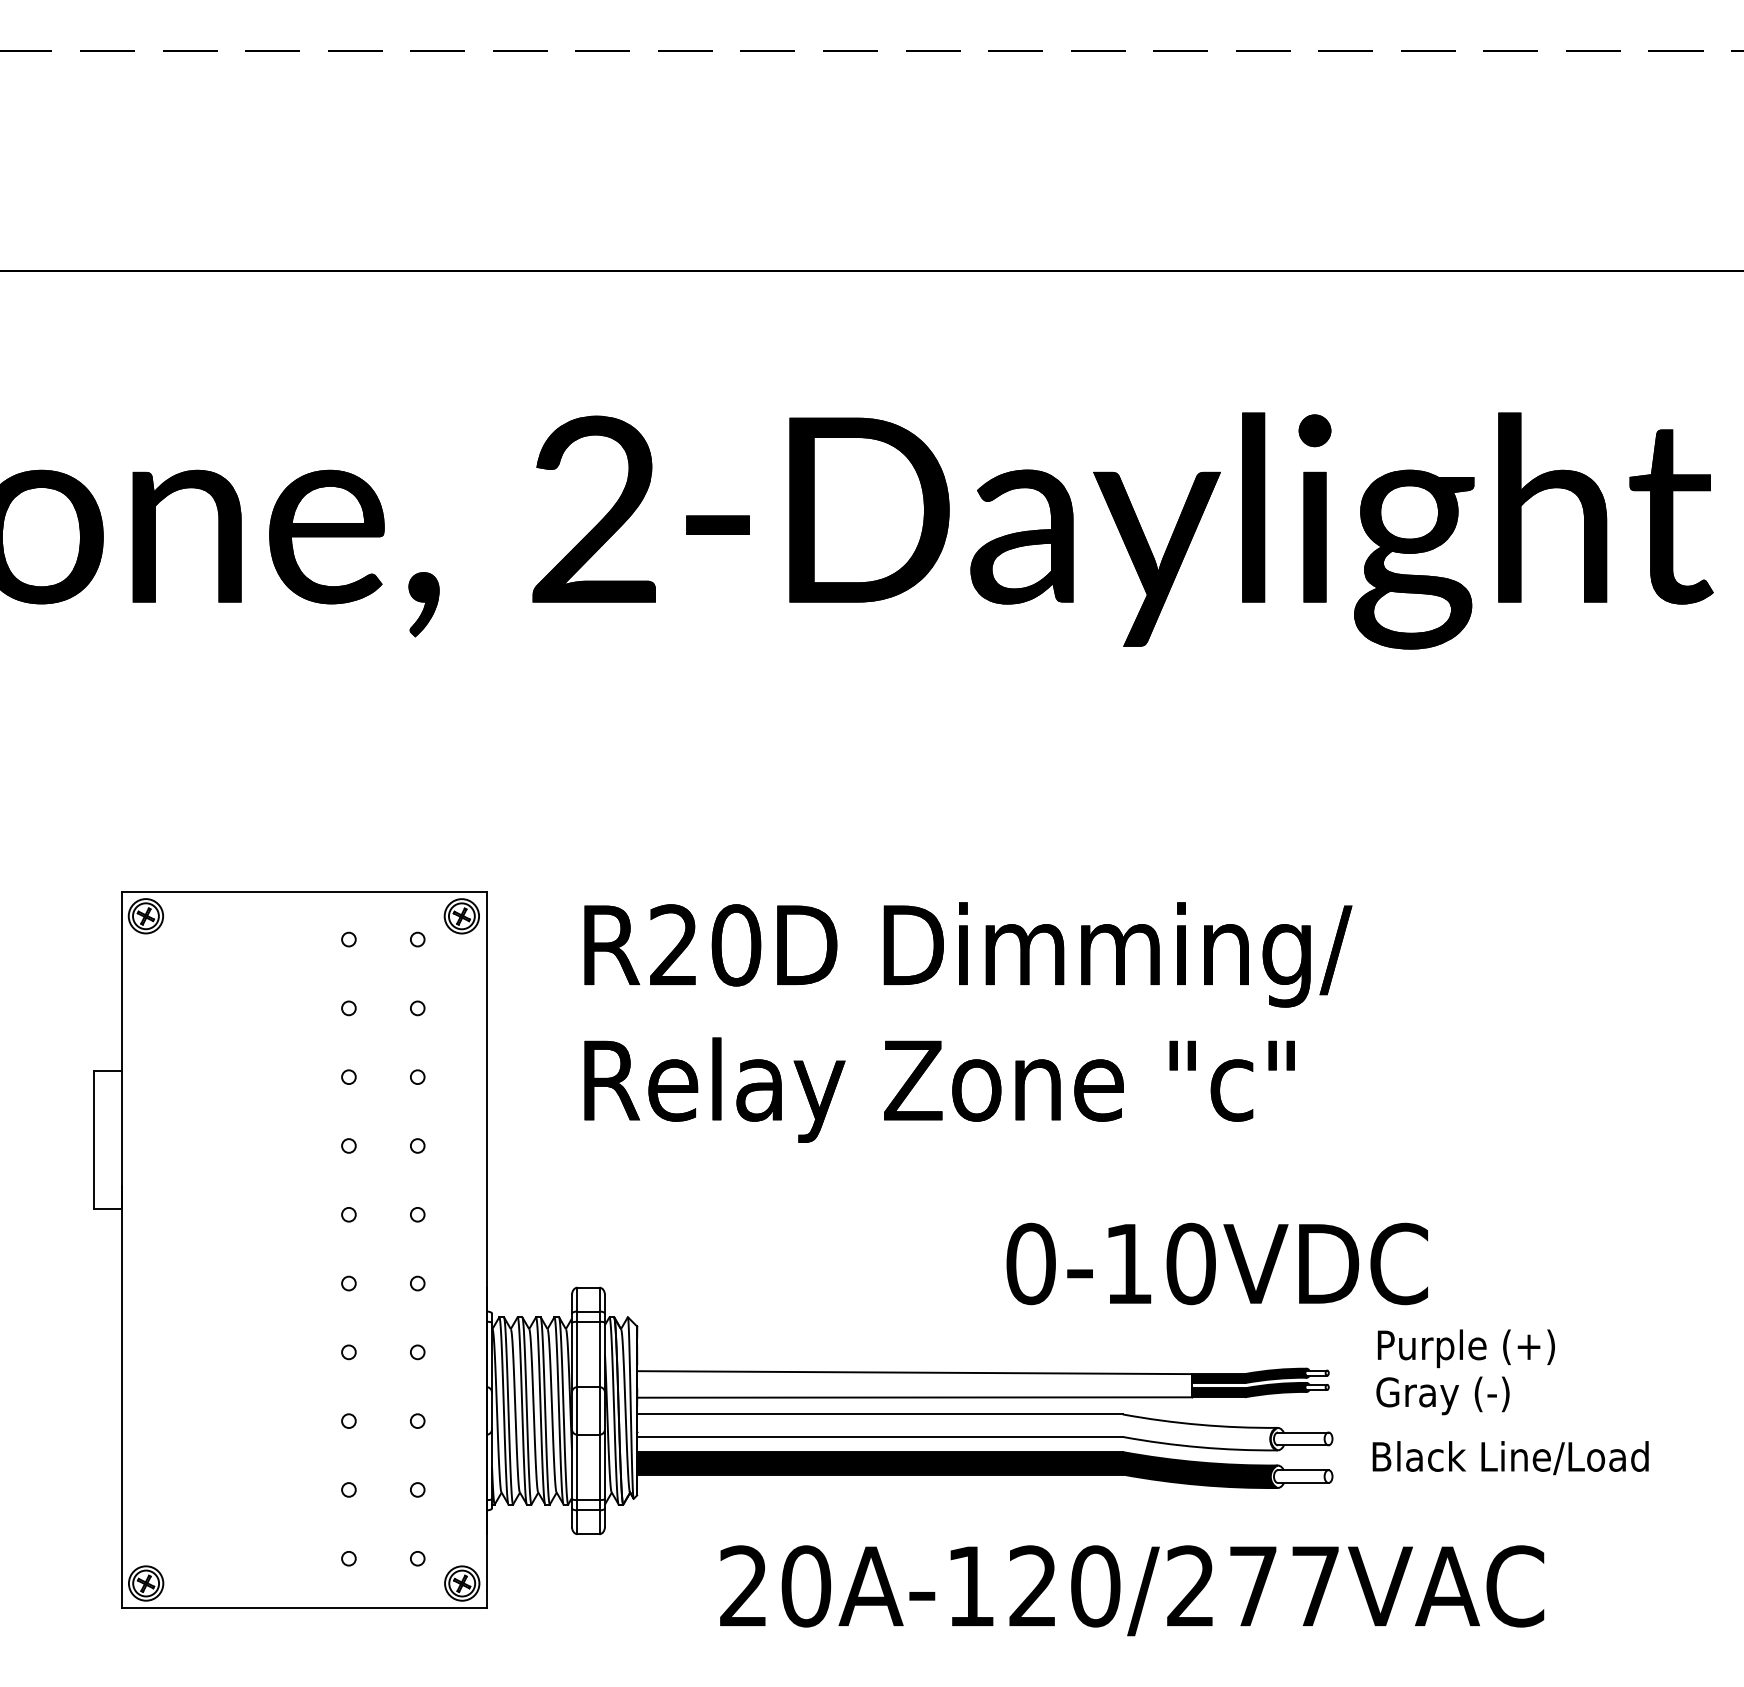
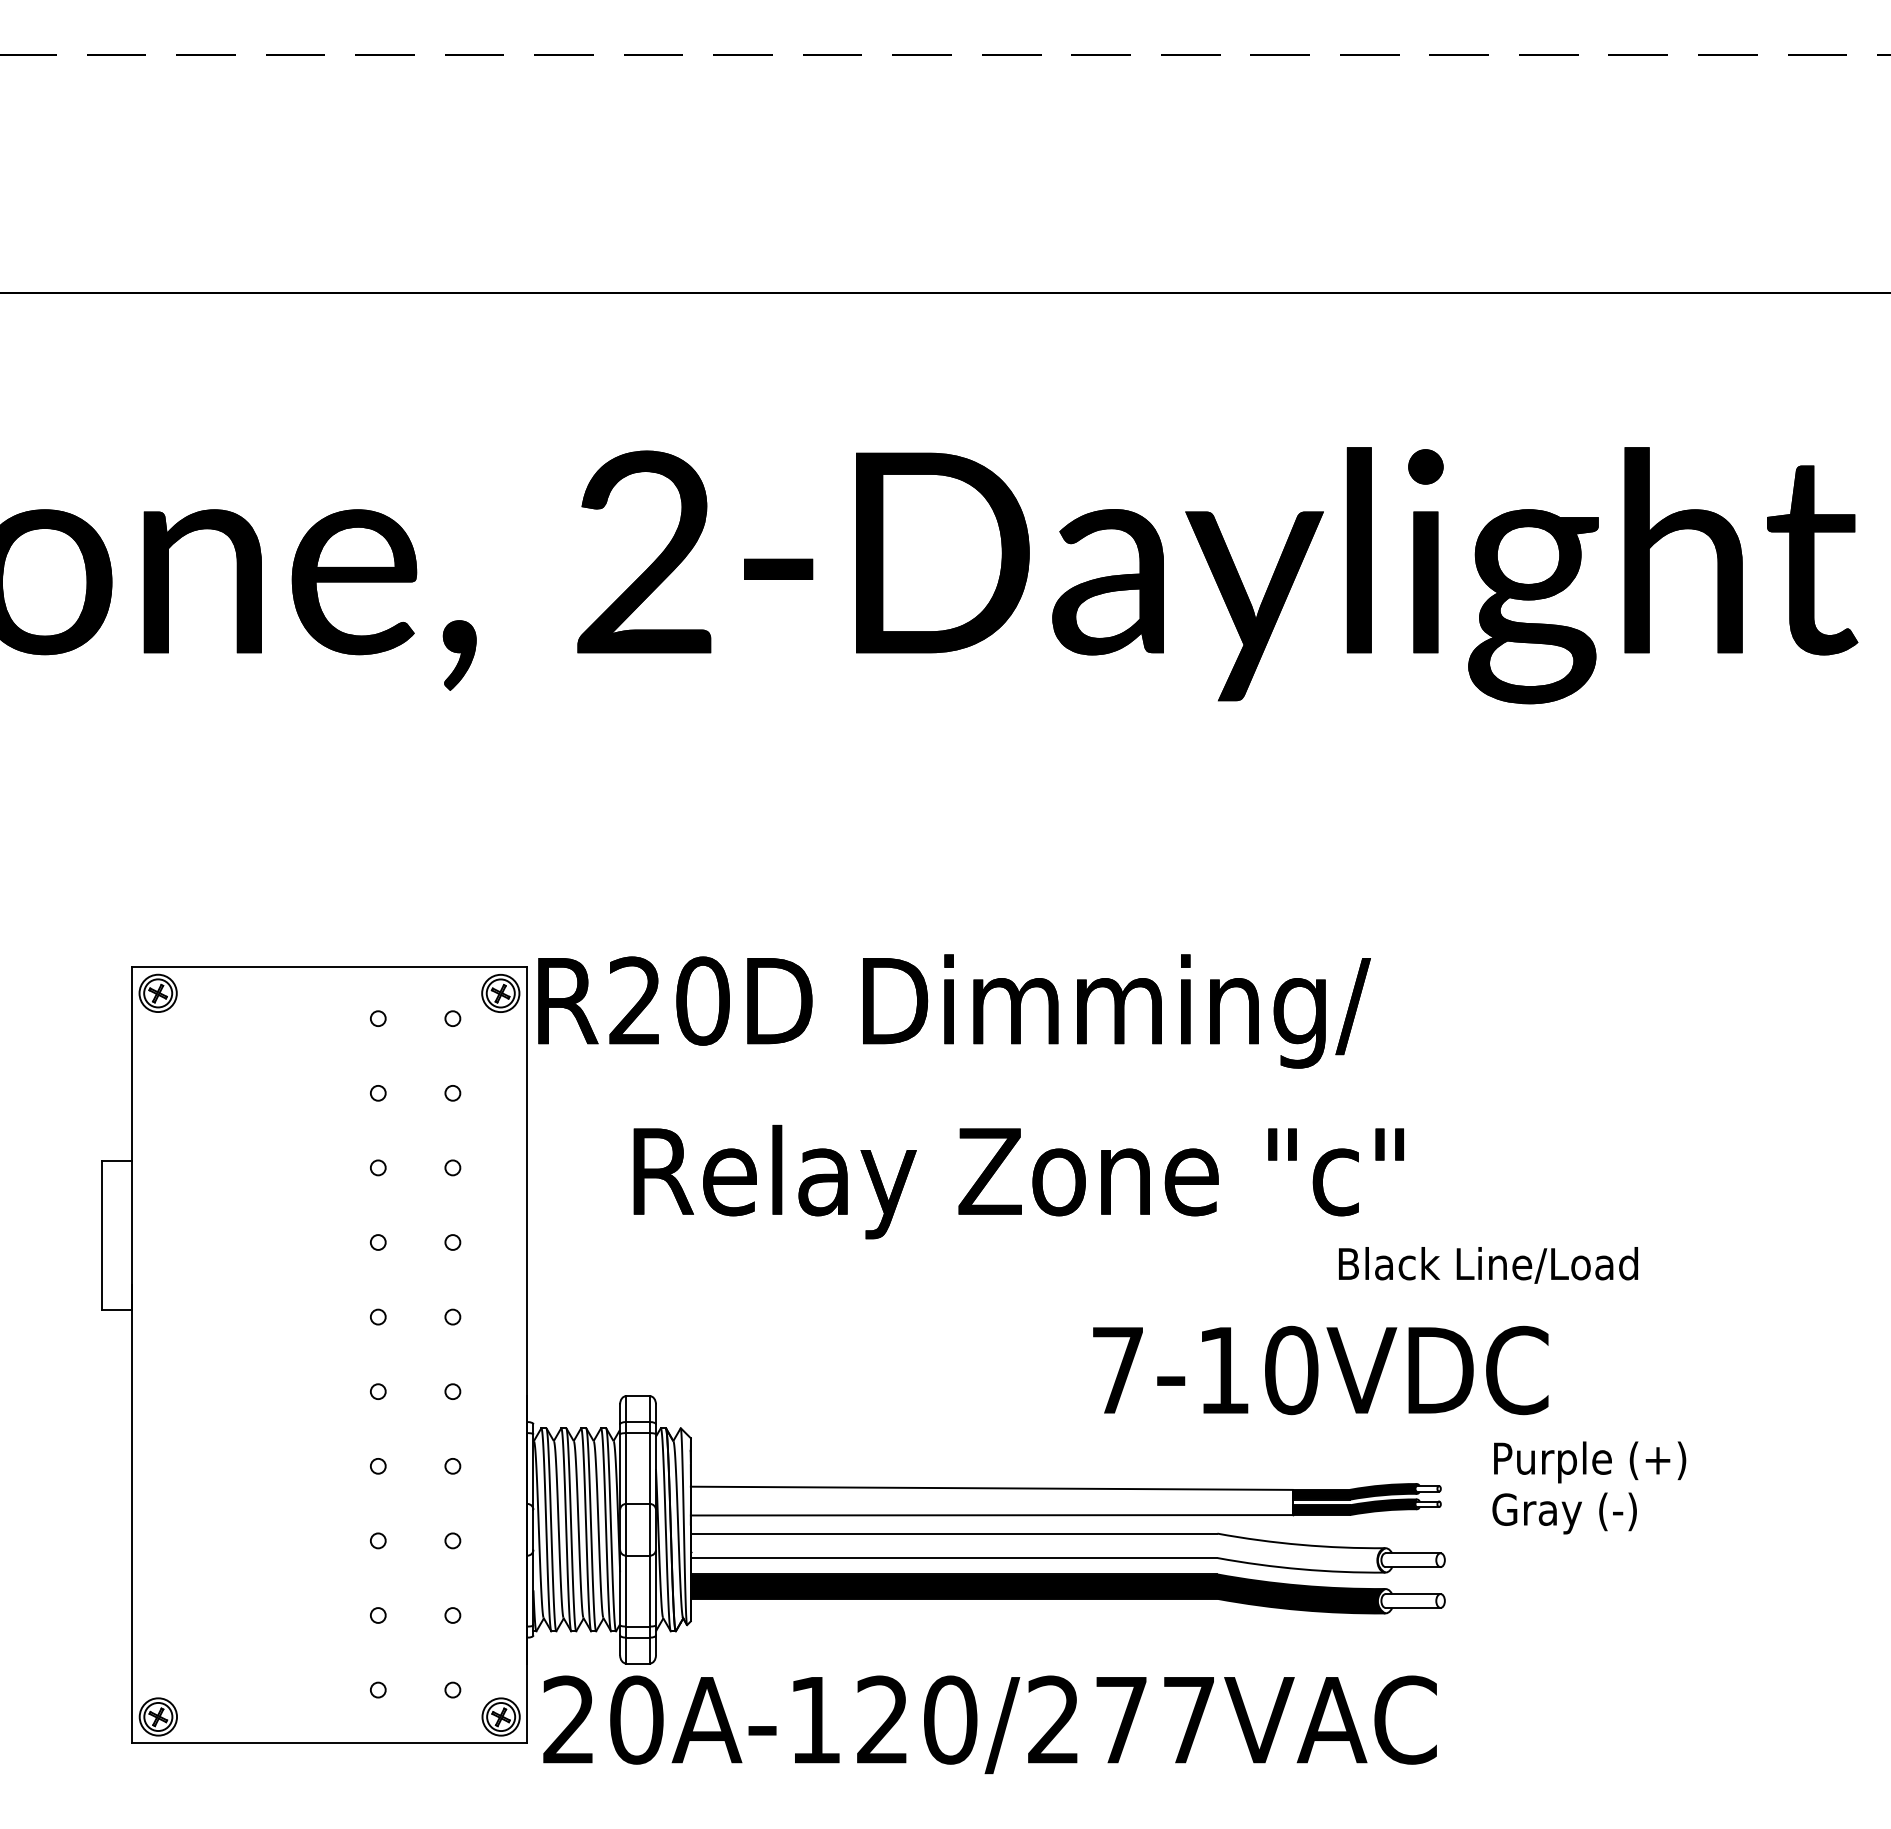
text: (968, 954) -> (954, 1011), moved
text: (1030, 1263) -> (1117, 1369), 0-10VDC -> 7-10VDC
text: (1510, 1458) -> (1488, 1265), moved
text: (1132, 1590) -> (990, 1724), moved

